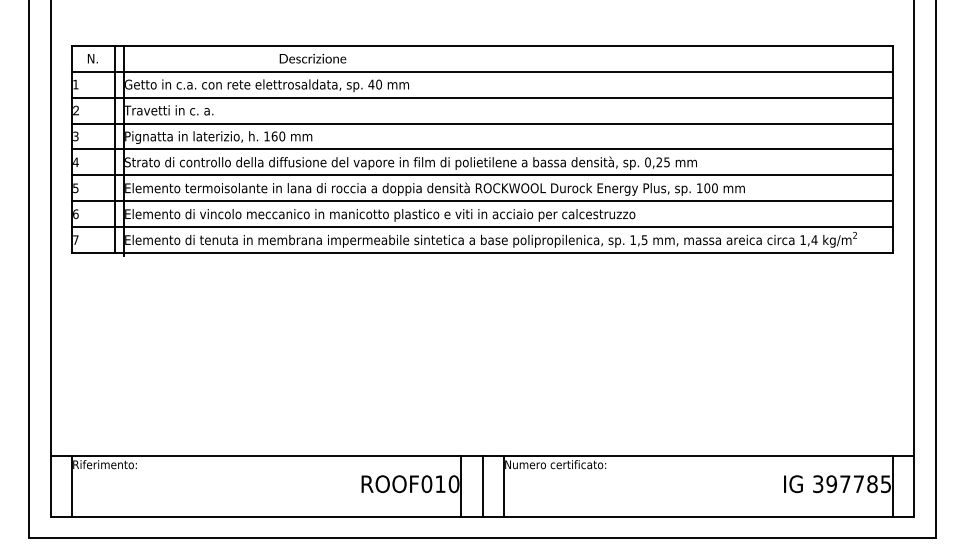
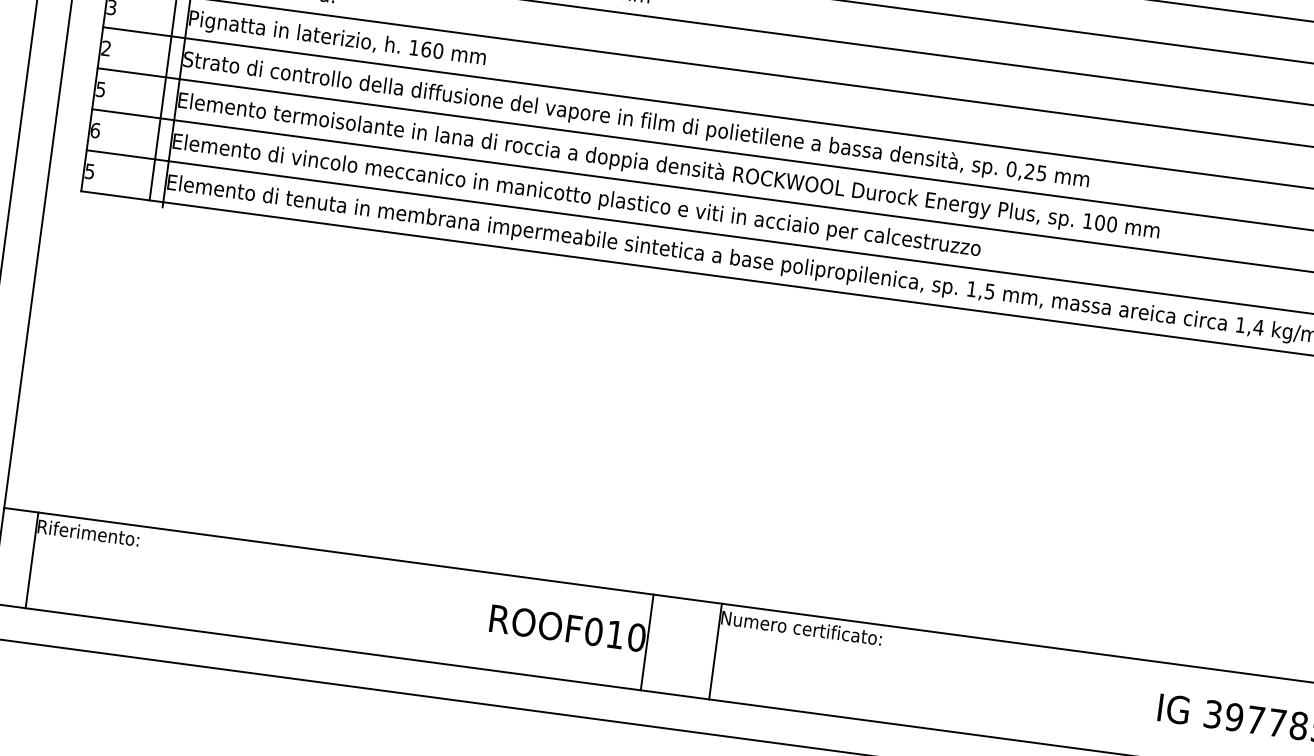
text: (75, 162) -> (105, 48), 4 -> 2
text: (75, 239) -> (89, 170), 7 -> 5
line: (482, 486) -> (681, 647), removed

